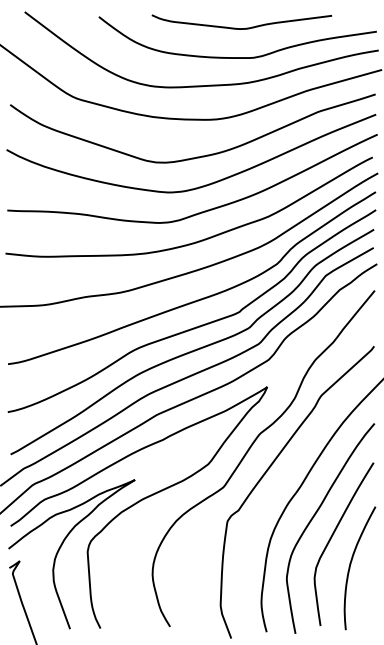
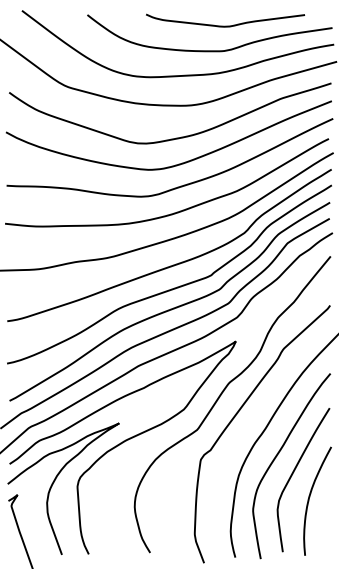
curve: (241, 27) -> (225, 25), moved

